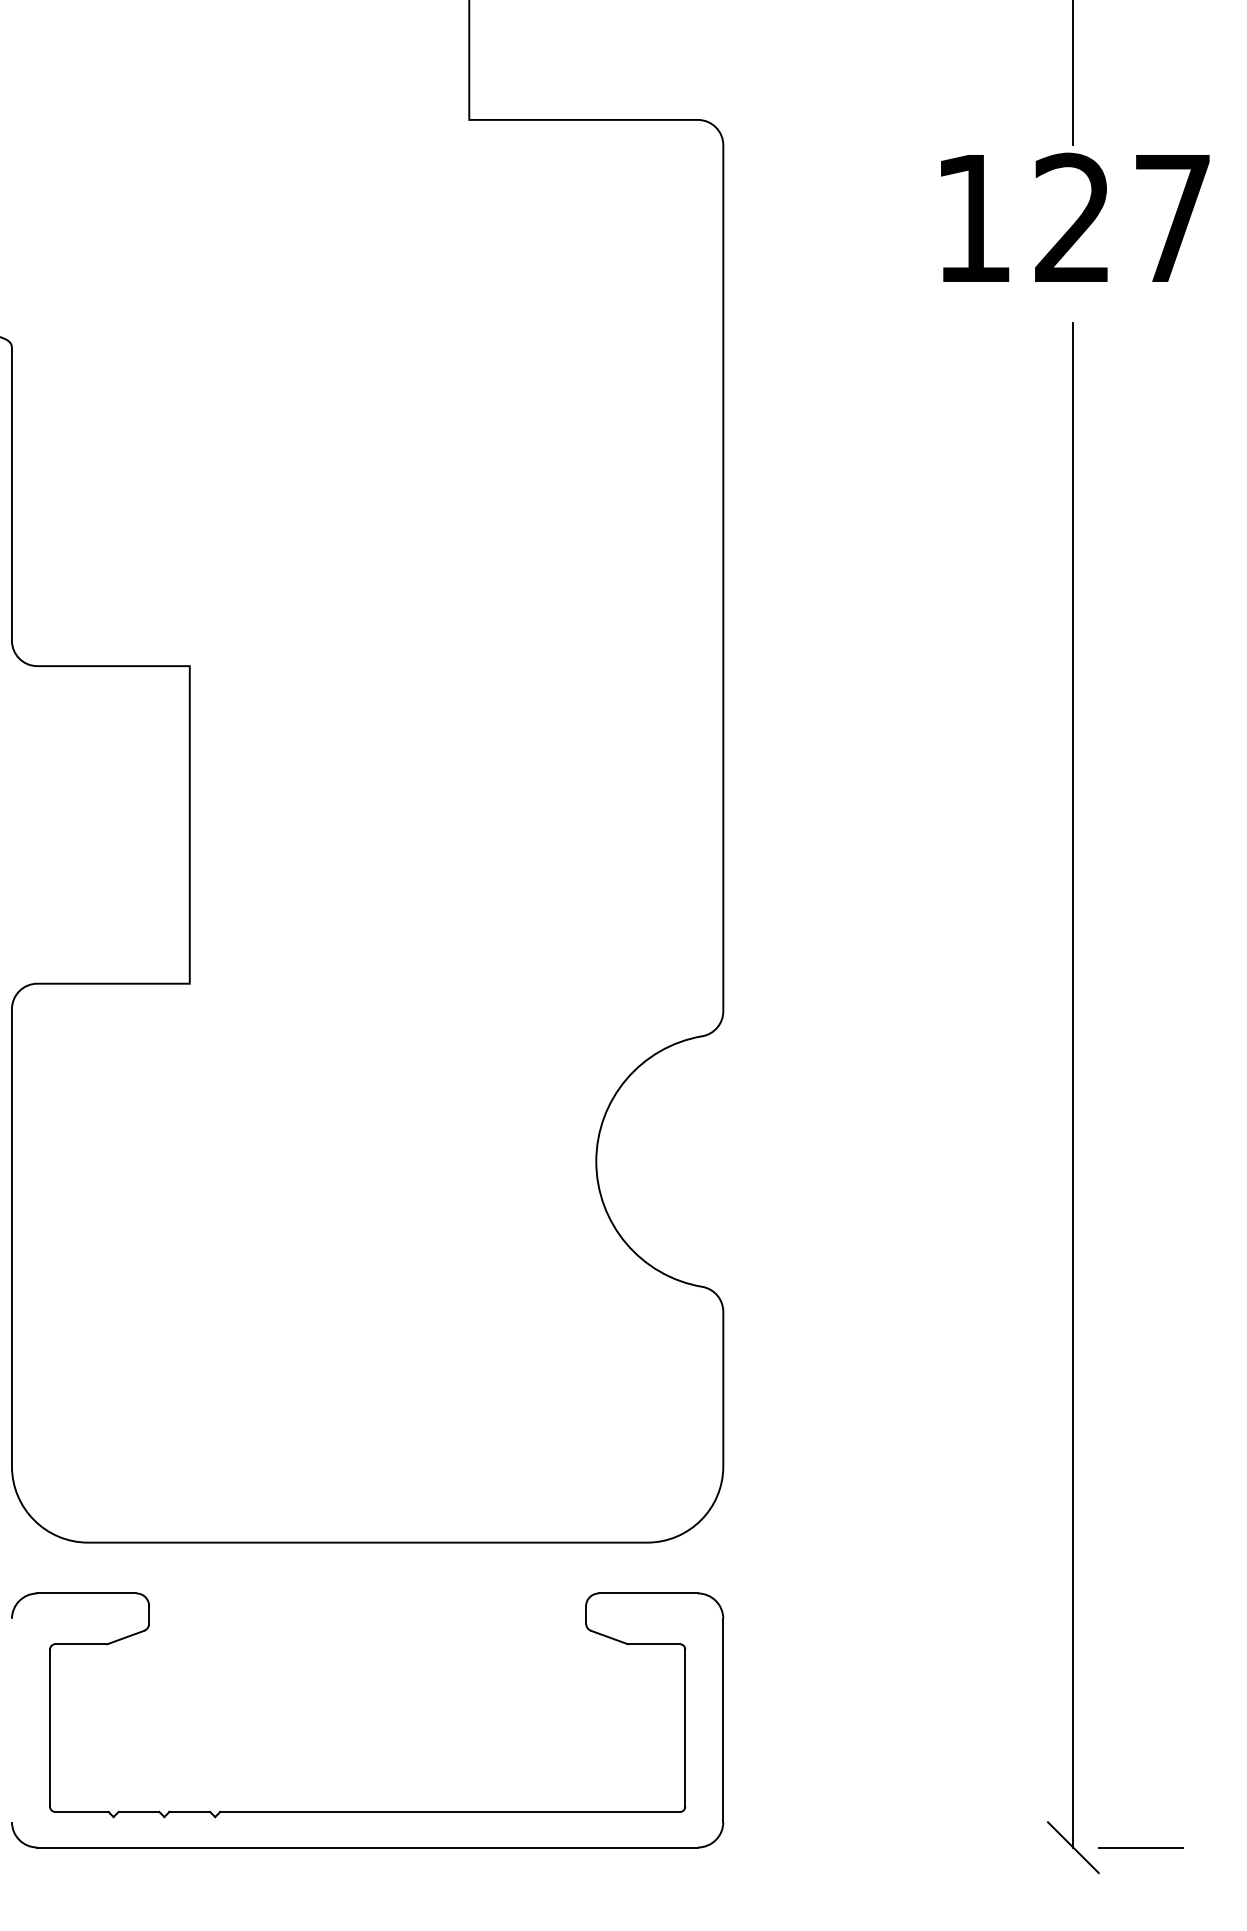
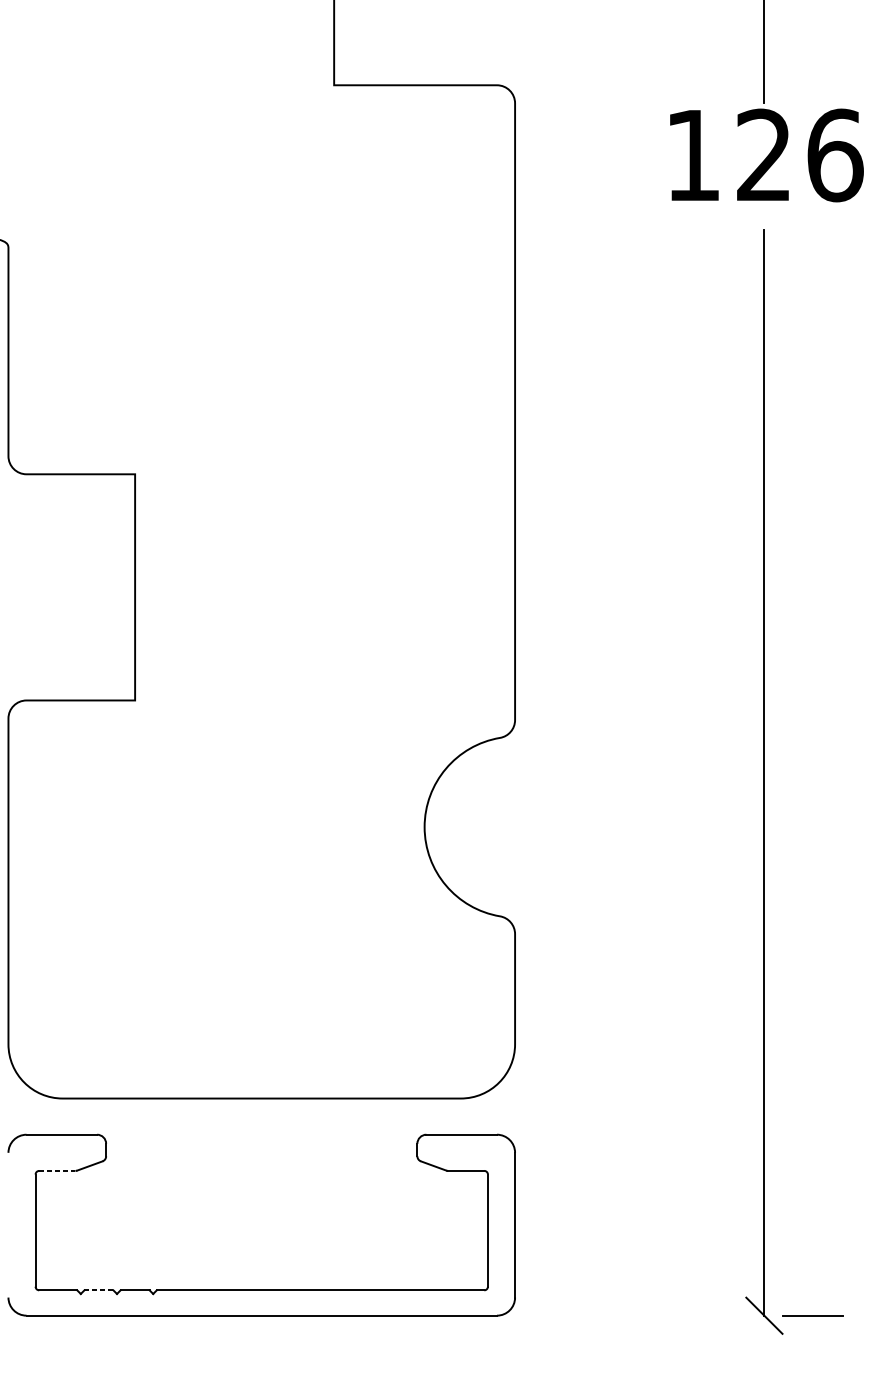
text: (1173, 218) -> (835, 155), 127 -> 126
line: (81, 1644) -> (57, 1171), solid -> dashed
line: (139, 1811) -> (99, 1290), solid -> dashed

